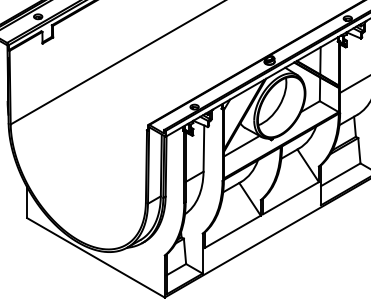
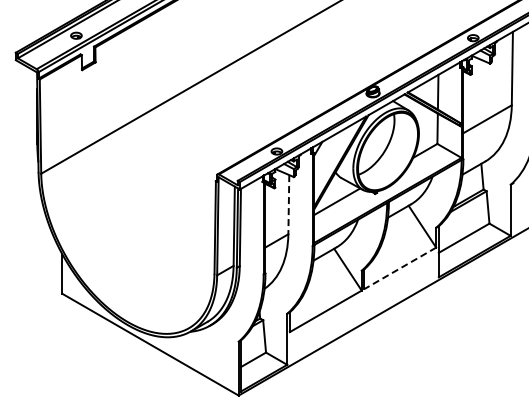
line: (203, 148) -> (288, 204), solid -> dashed
line: (290, 198) -> (399, 268), solid -> dashed

